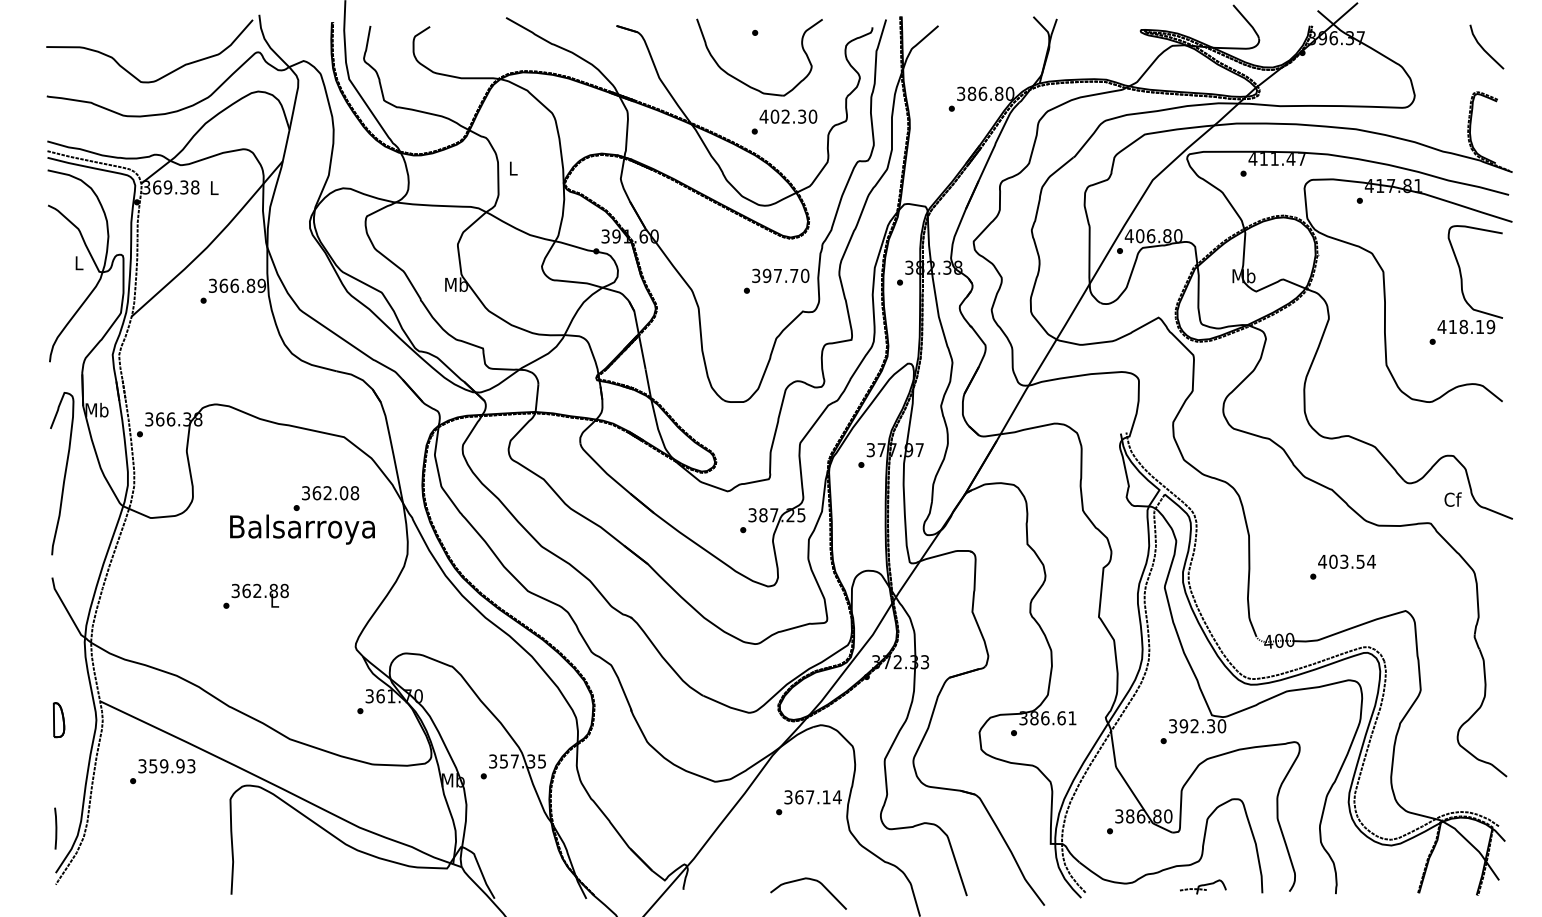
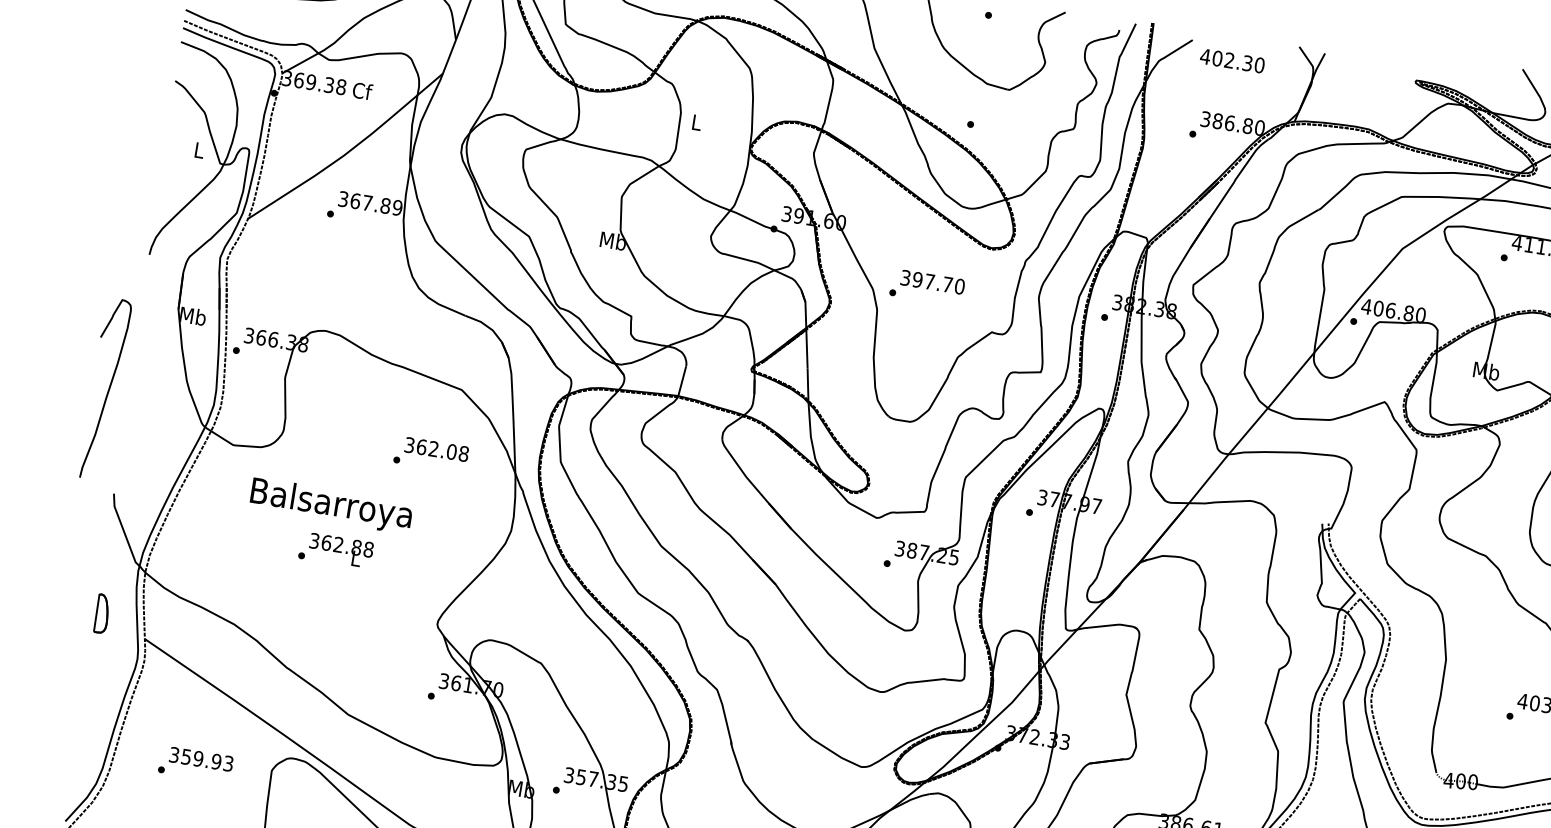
text: (788, 116) -> (1232, 60), moved
text: (214, 187) -> (362, 90), L -> Cf
text: (776, 280) -> (927, 286), moved
text: (234, 285) -> (367, 202), 366.89 -> 367.89
curve: (64, 473) -> (108, 389), moved
text: (302, 529) -> (331, 505), moved
part: (58, 720) -> (101, 614), moved
text: (162, 771) -> (195, 764), moved
line: (55, 828) -> (72, 771), removed

